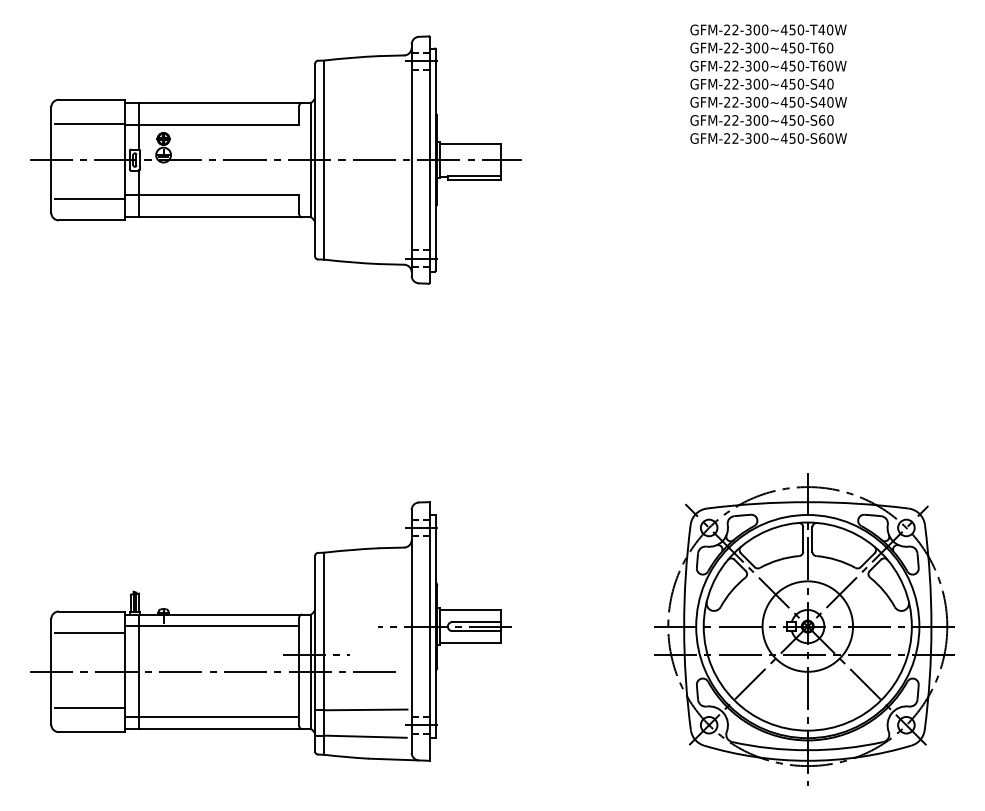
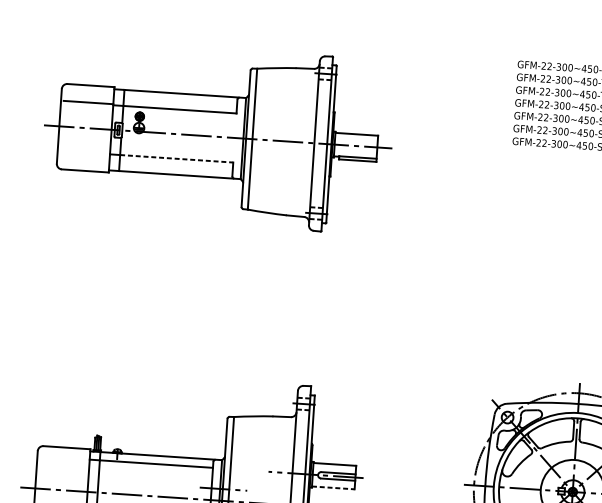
line: (219, 194) -> (176, 158), solid -> dashed
line: (90, 199) -> (85, 156), removed
line: (90, 632) -> (64, 462), removed
line: (471, 643) -> (334, 488), solid -> dashed

